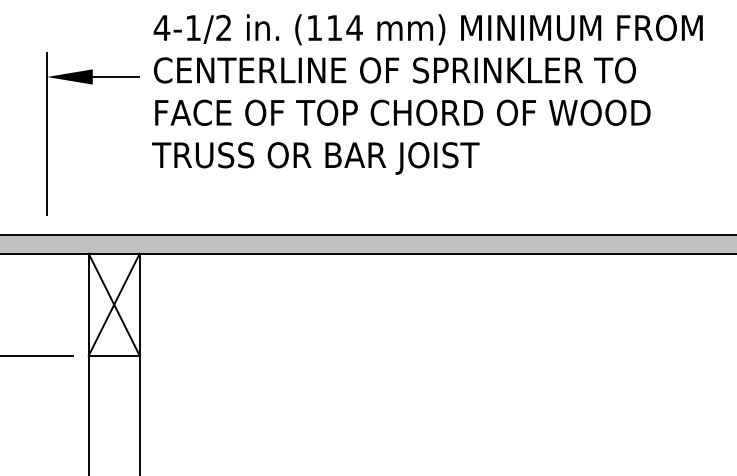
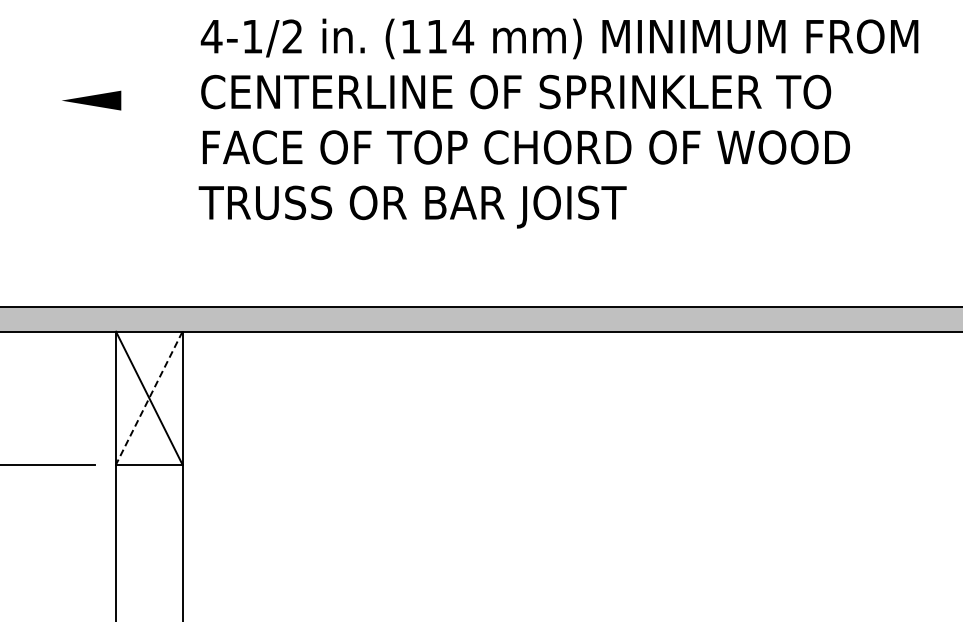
line: (115, 76) -> (151, 100), removed
line: (47, 133) -> (61, 174), removed
line: (114, 304) -> (149, 398), solid -> dashed

